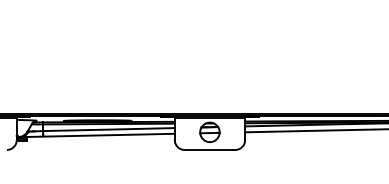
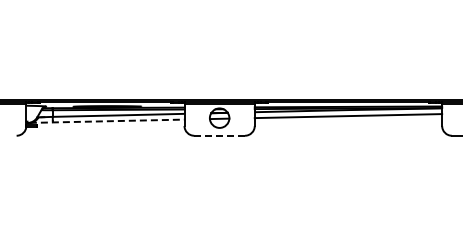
line: (97, 135) -> (107, 121), solid -> dashed
line: (210, 149) -> (220, 135), solid -> dashed

